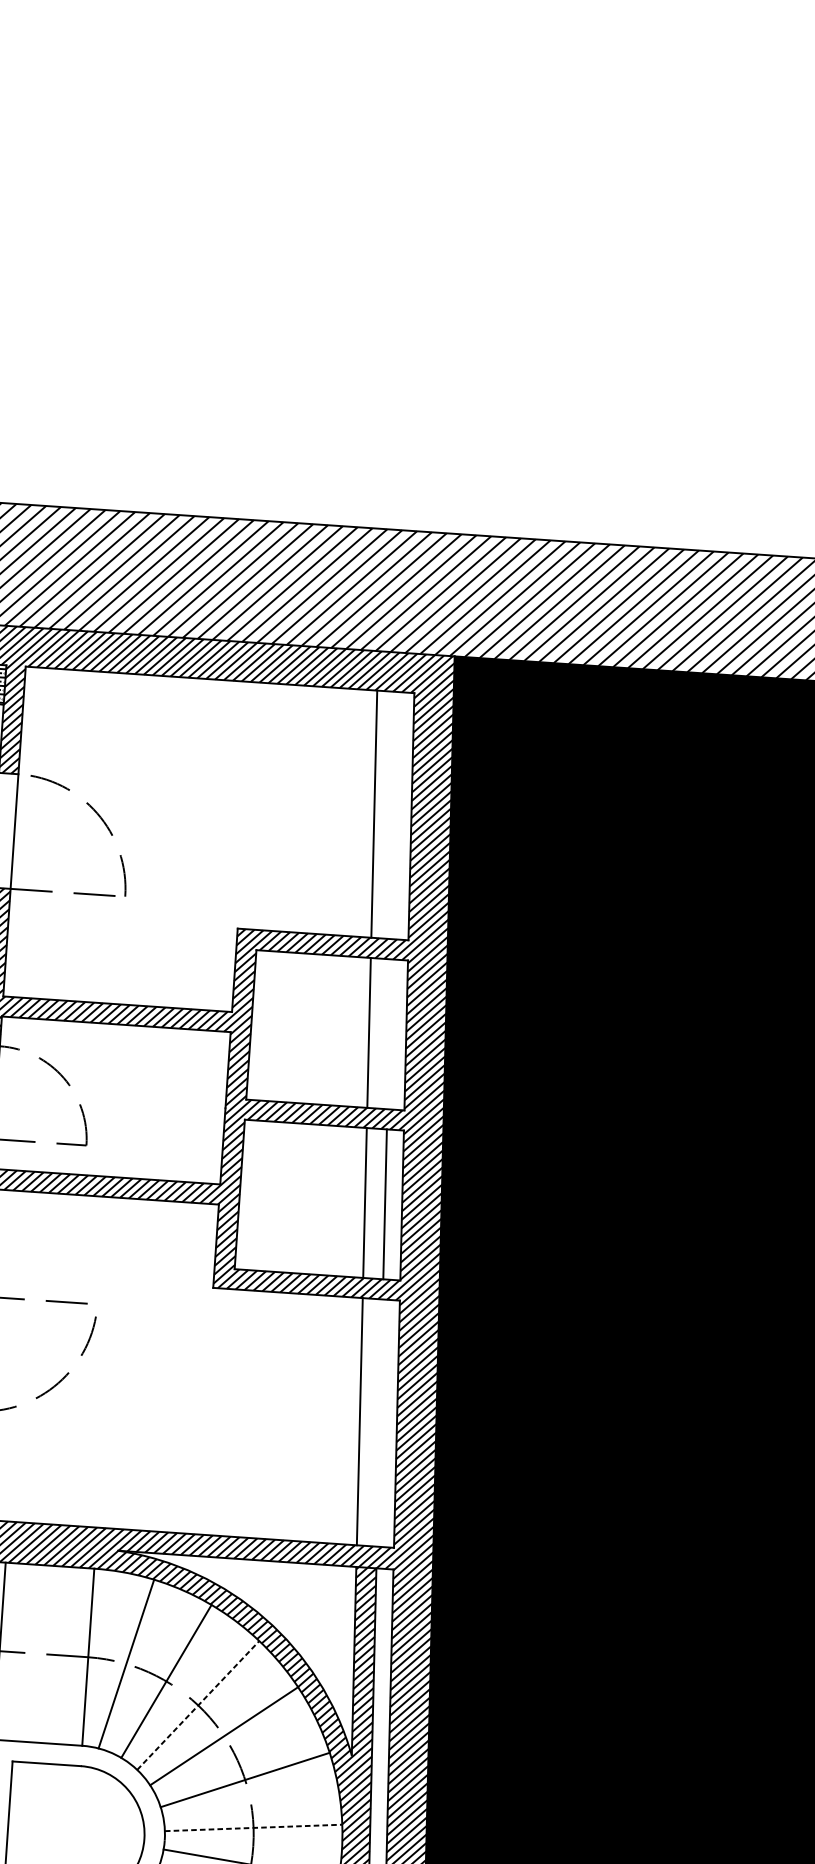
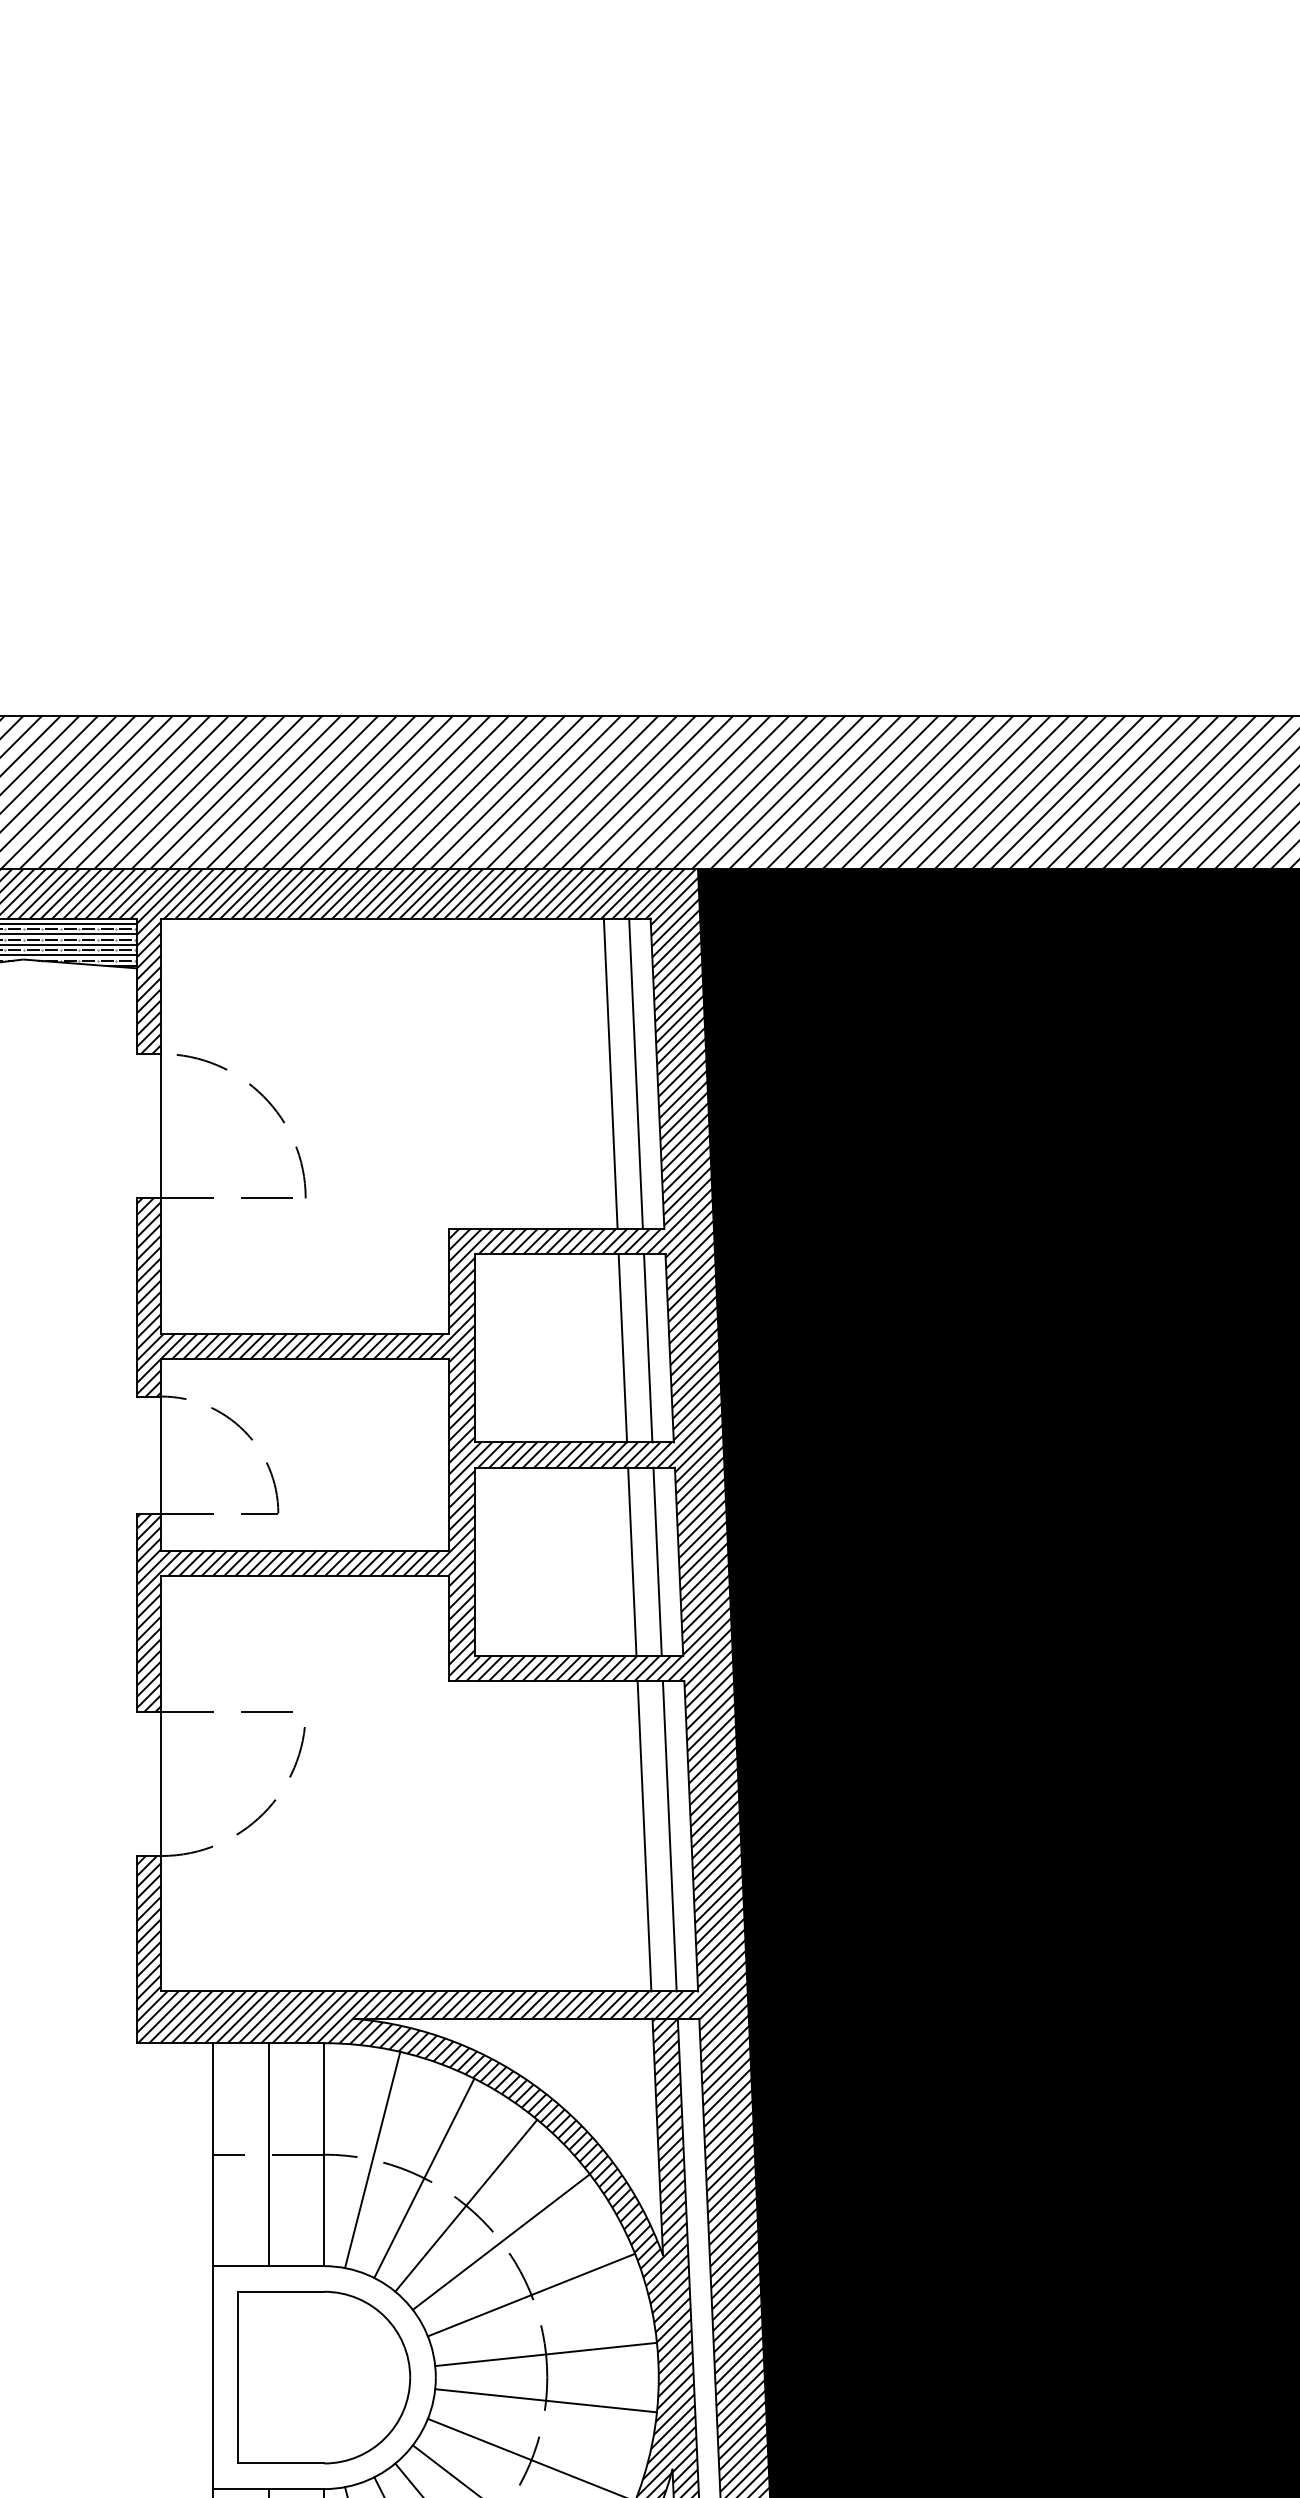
line: (393, 815) -> (635, 1073), added
line: (389, 1034) -> (648, 1348), added
line: (379, 1423) -> (669, 1836), added
line: (43, 1654) -> (268, 2154), added
line: (198, 1705) -> (466, 2205), dashed -> solid
line: (253, 1827) -> (546, 2354), dashed -> solid

